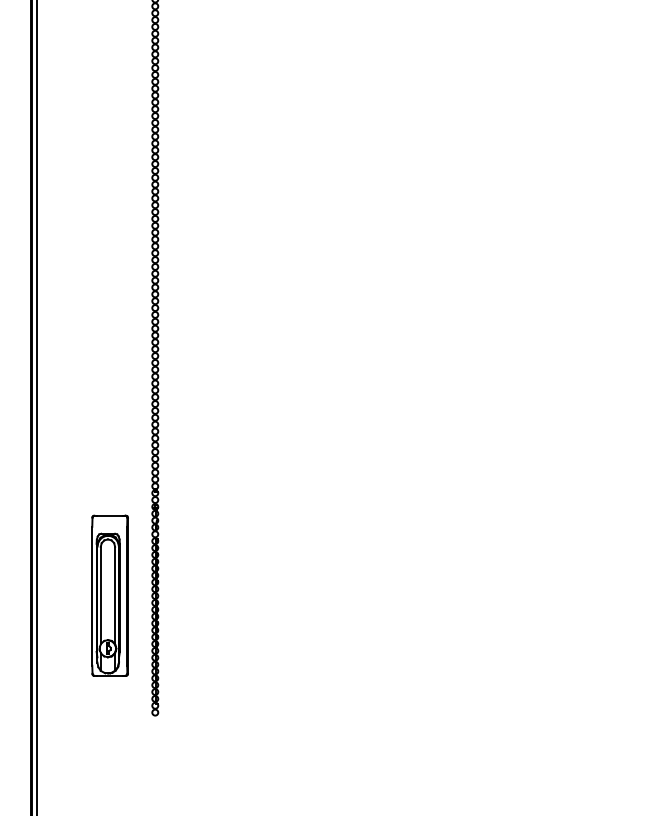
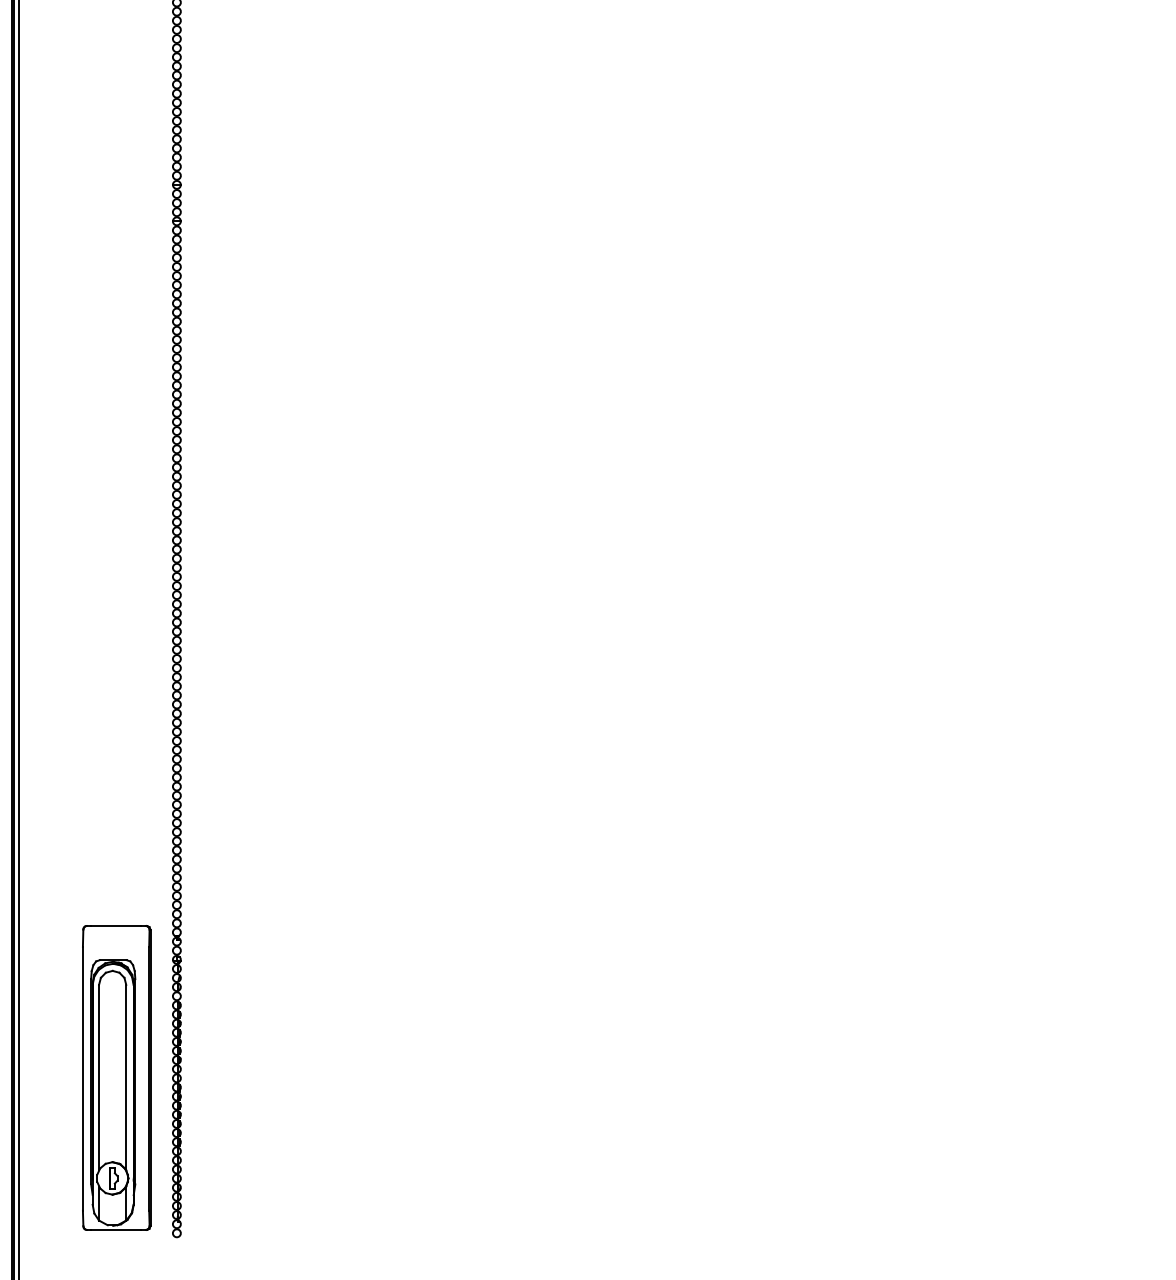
part: (109, 595) -> (116, 1077), size x1.43

